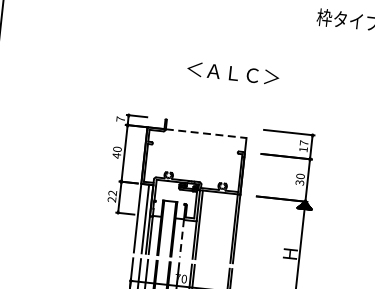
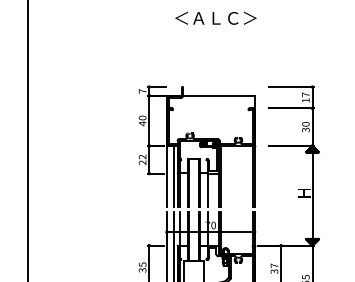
text: (232, 72) -> (215, 17), moved
line: (205, 133) -> (218, 95), dashed -> solid
line: (181, 237) -> (207, 189), dashed -> solid

